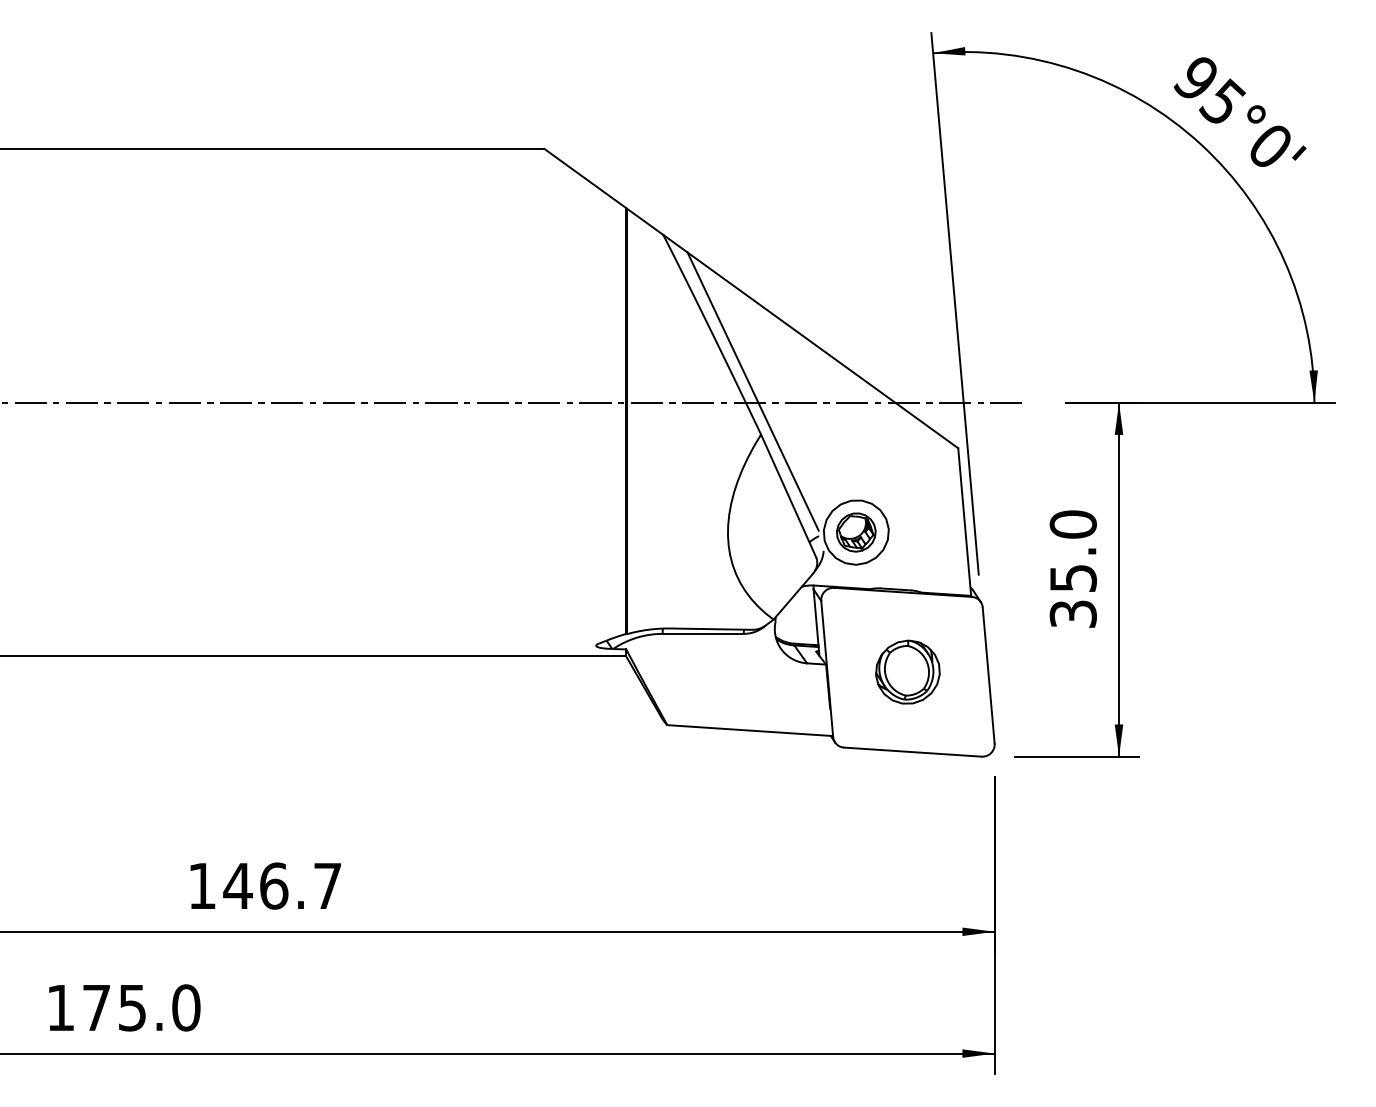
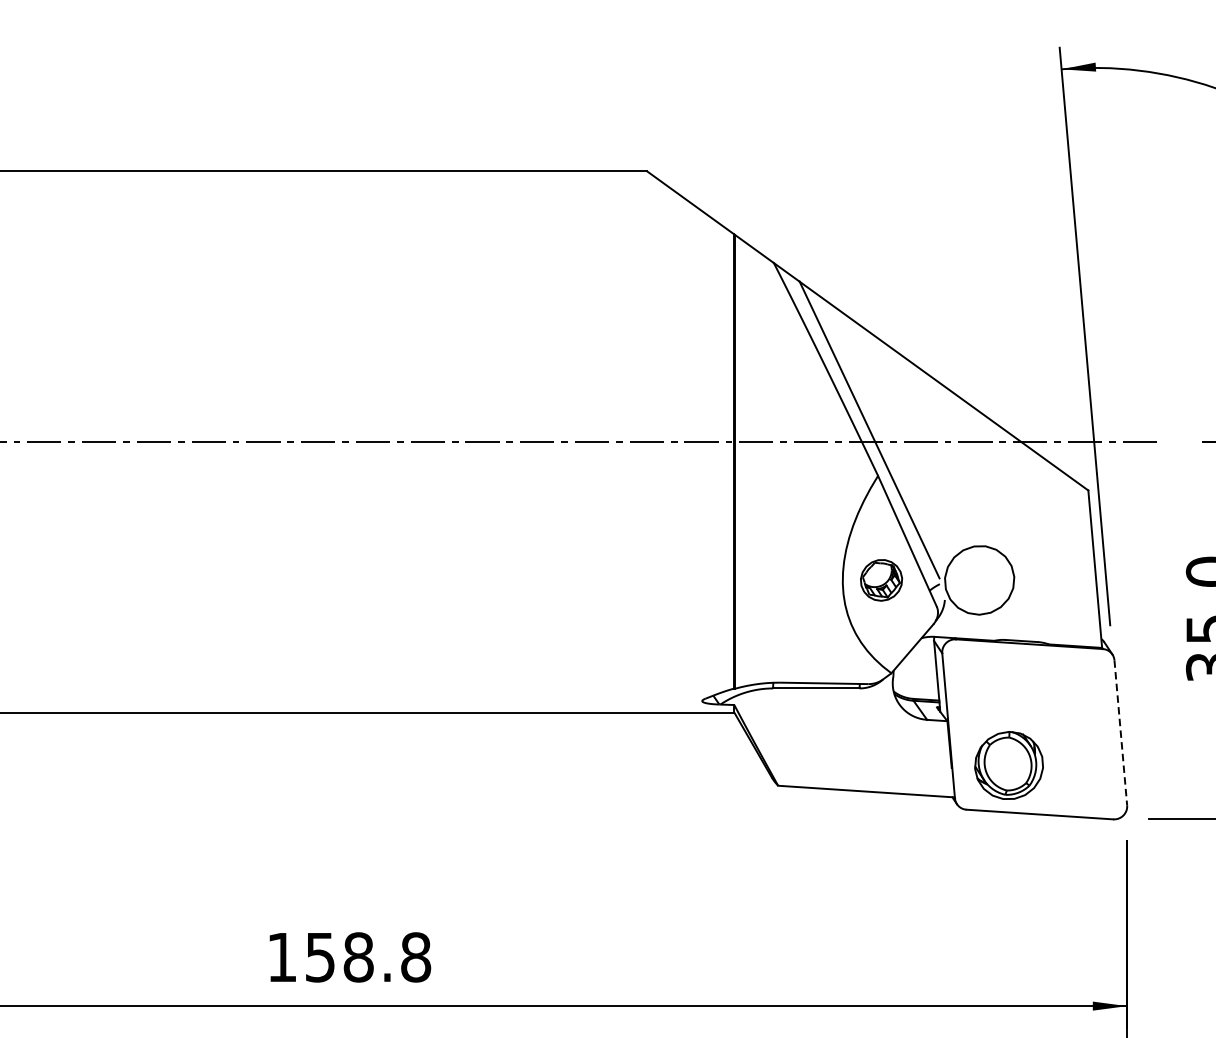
part: (856, 532) -> (881, 580), moved
part: (907, 671) -> (1008, 764), moved
line: (988, 676) -> (1120, 733), solid -> dashed
text: (282, 885) -> (367, 956), 146.7 -> 158.8

